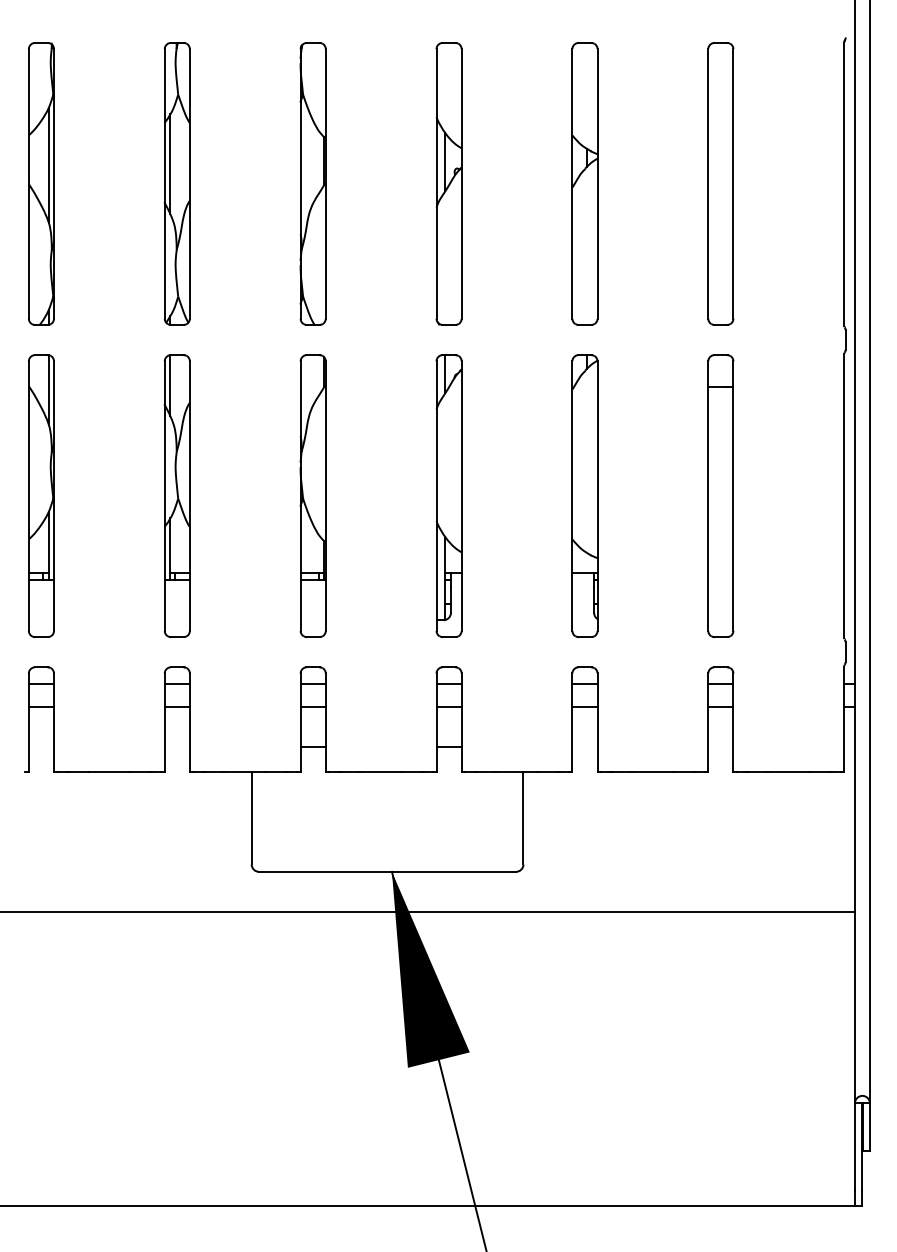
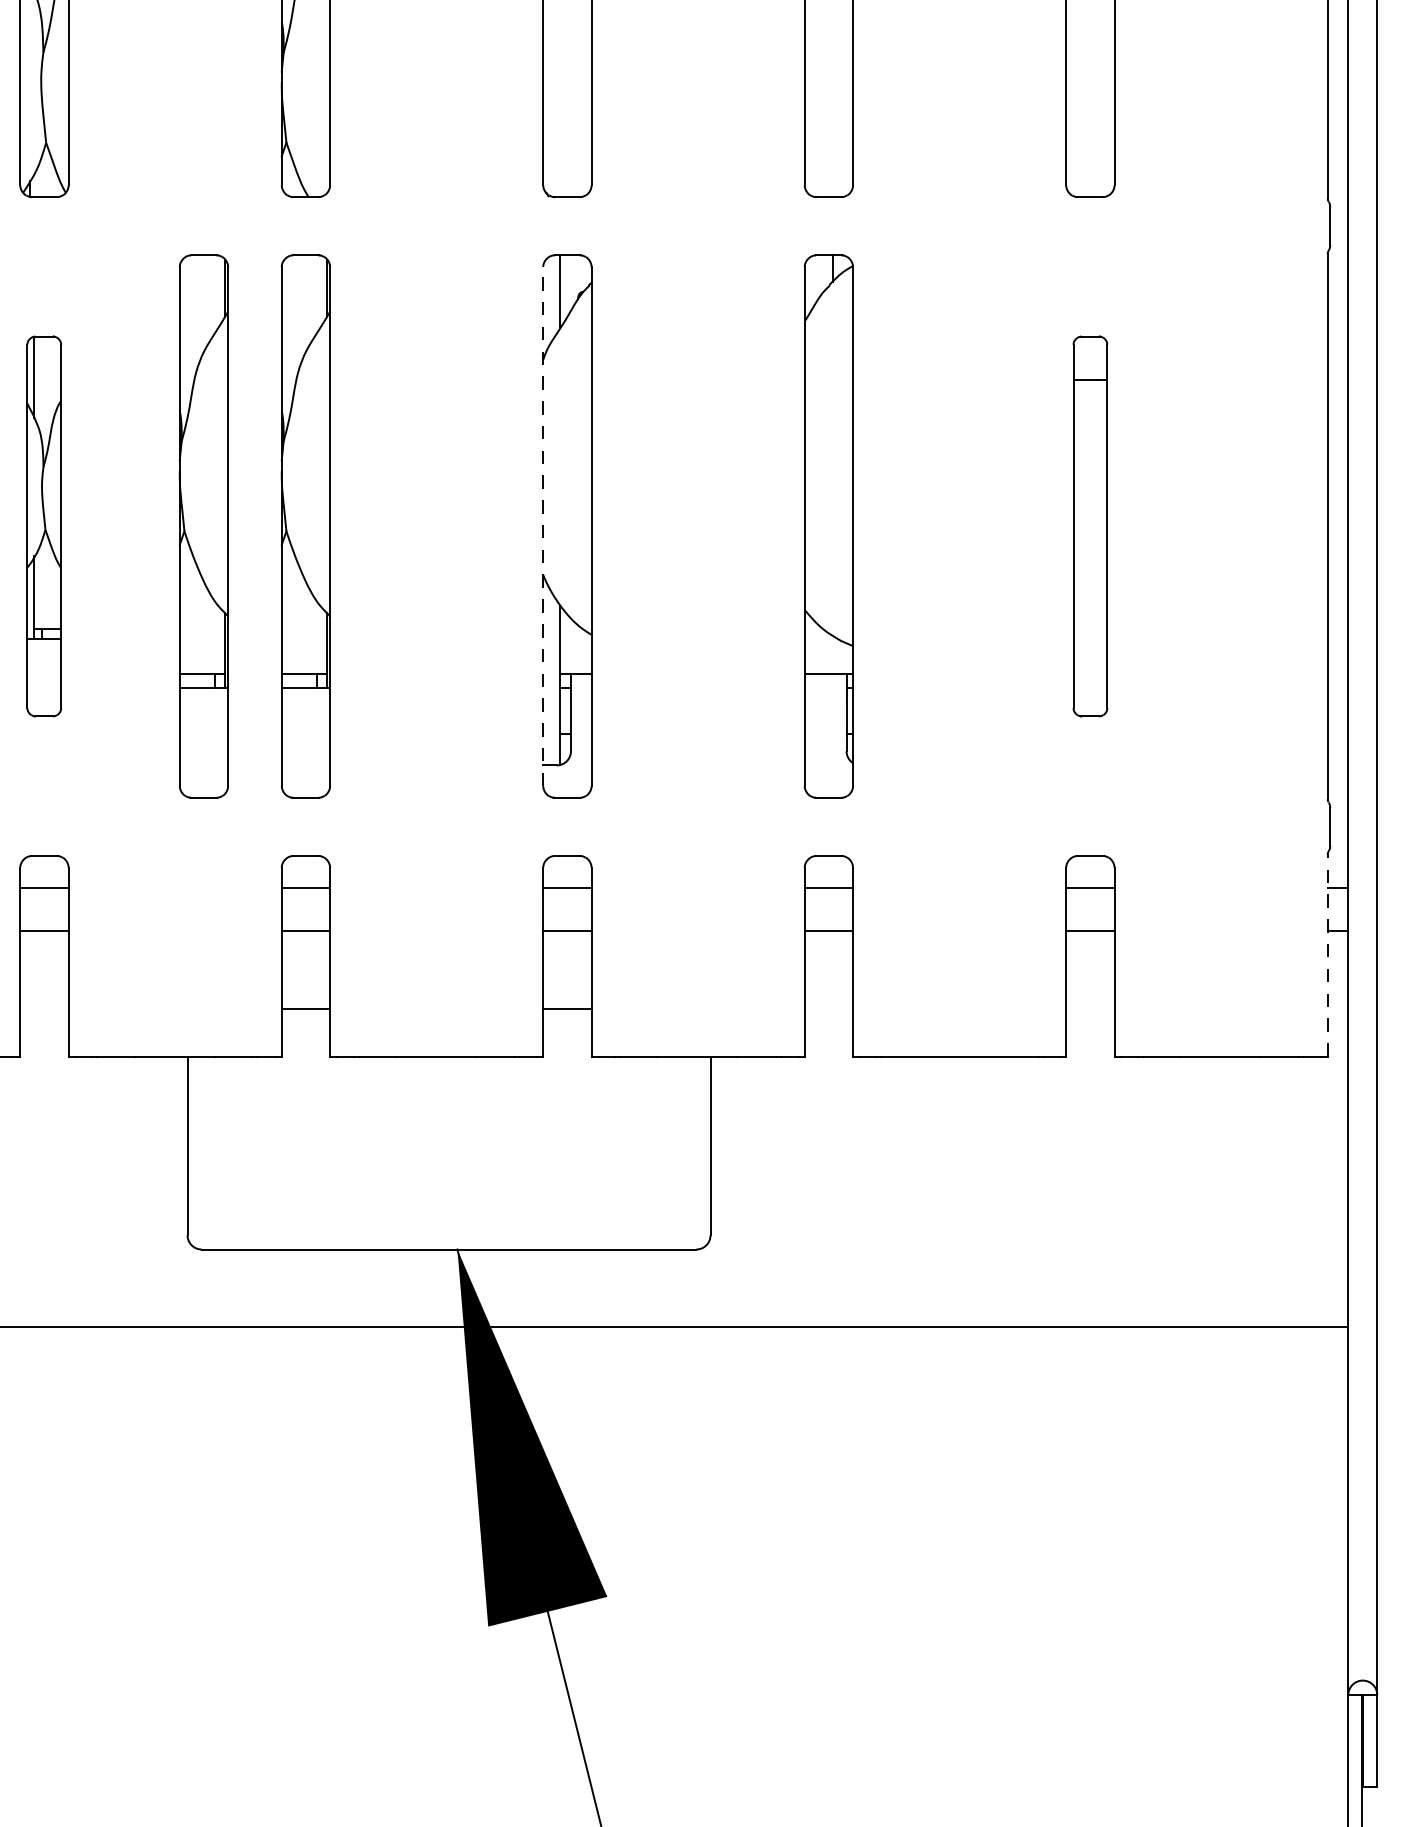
part: (176, 495) -> (42, 525), size x0.7
part: (259, 495) -> (202, 525), added
part: (720, 495) -> (1089, 525), size x0.7
line: (436, 496) -> (543, 527), solid -> dashed
line: (844, 719) -> (1328, 956), solid -> dashed

